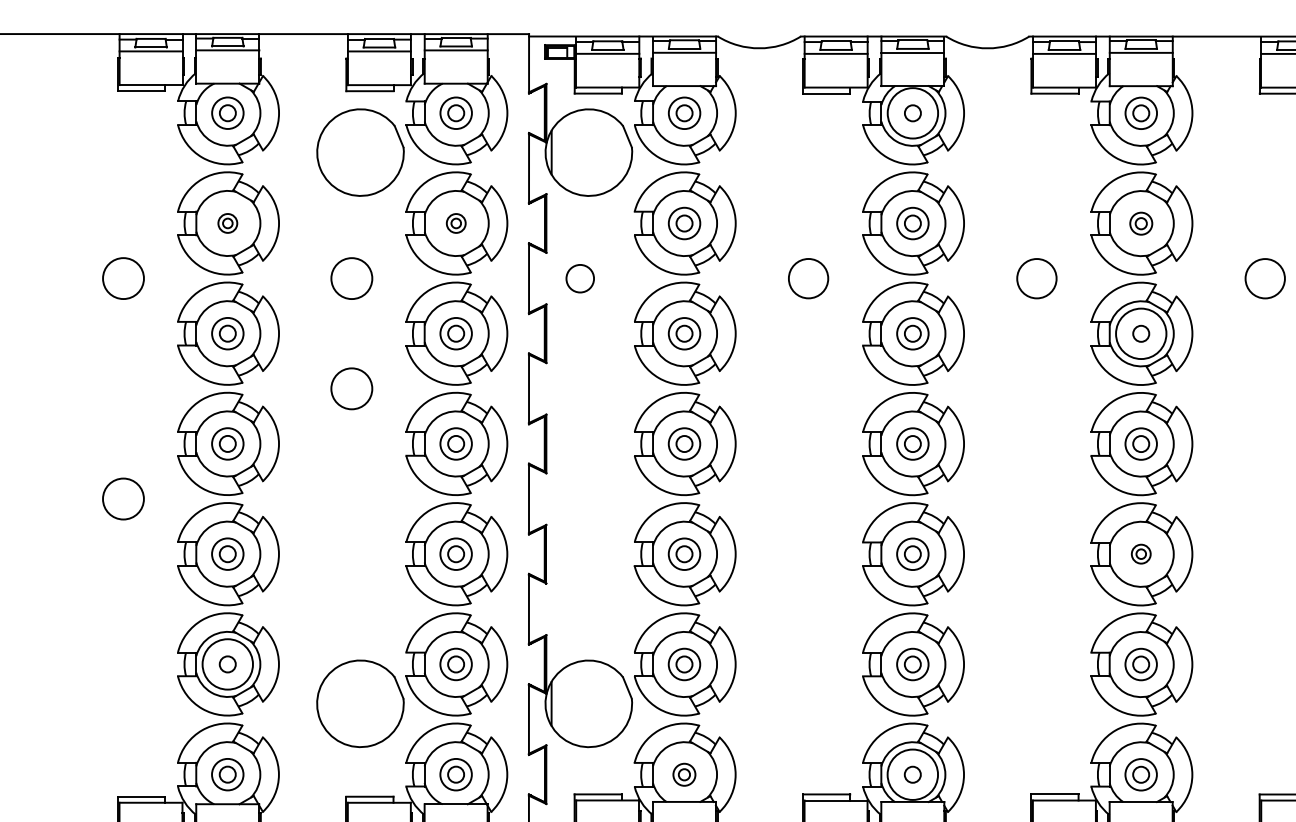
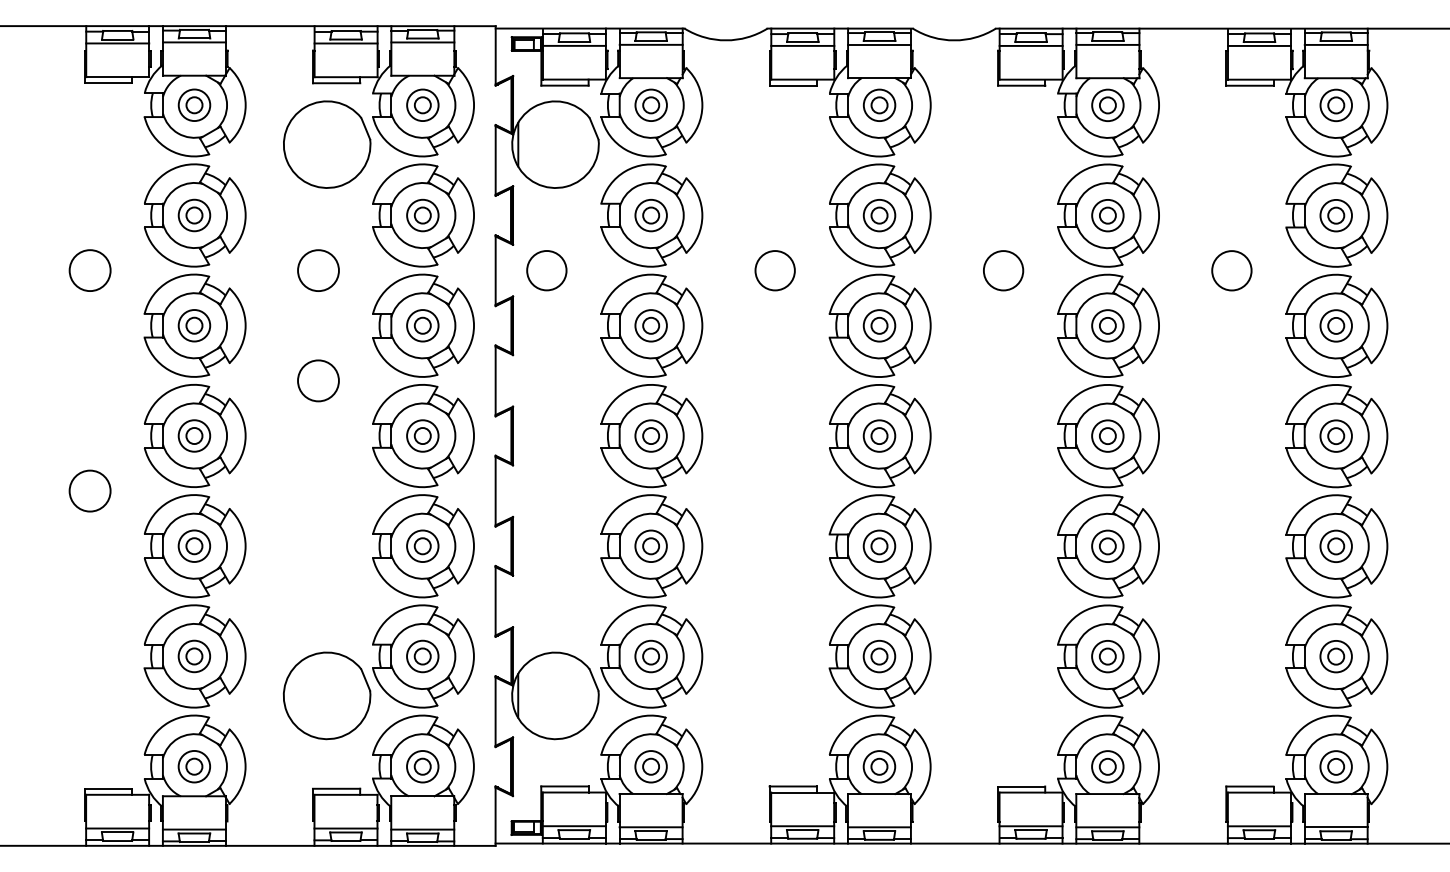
circle: (912, 113) -> (879, 105), size x0.62
part: (227, 223) -> (194, 215), size x1.67
part: (455, 223) -> (422, 215), size x1.67
part: (1140, 223) -> (1107, 215), size x1.43
circle: (579, 278) -> (546, 270), size x1.43
circle: (1140, 333) -> (1107, 325), size x0.62
part: (1140, 553) -> (1107, 545), size x1.67
circle: (227, 664) -> (194, 656), size x0.62
part: (683, 774) -> (650, 766), size x1.43
circle: (912, 774) -> (879, 766), size x0.62

